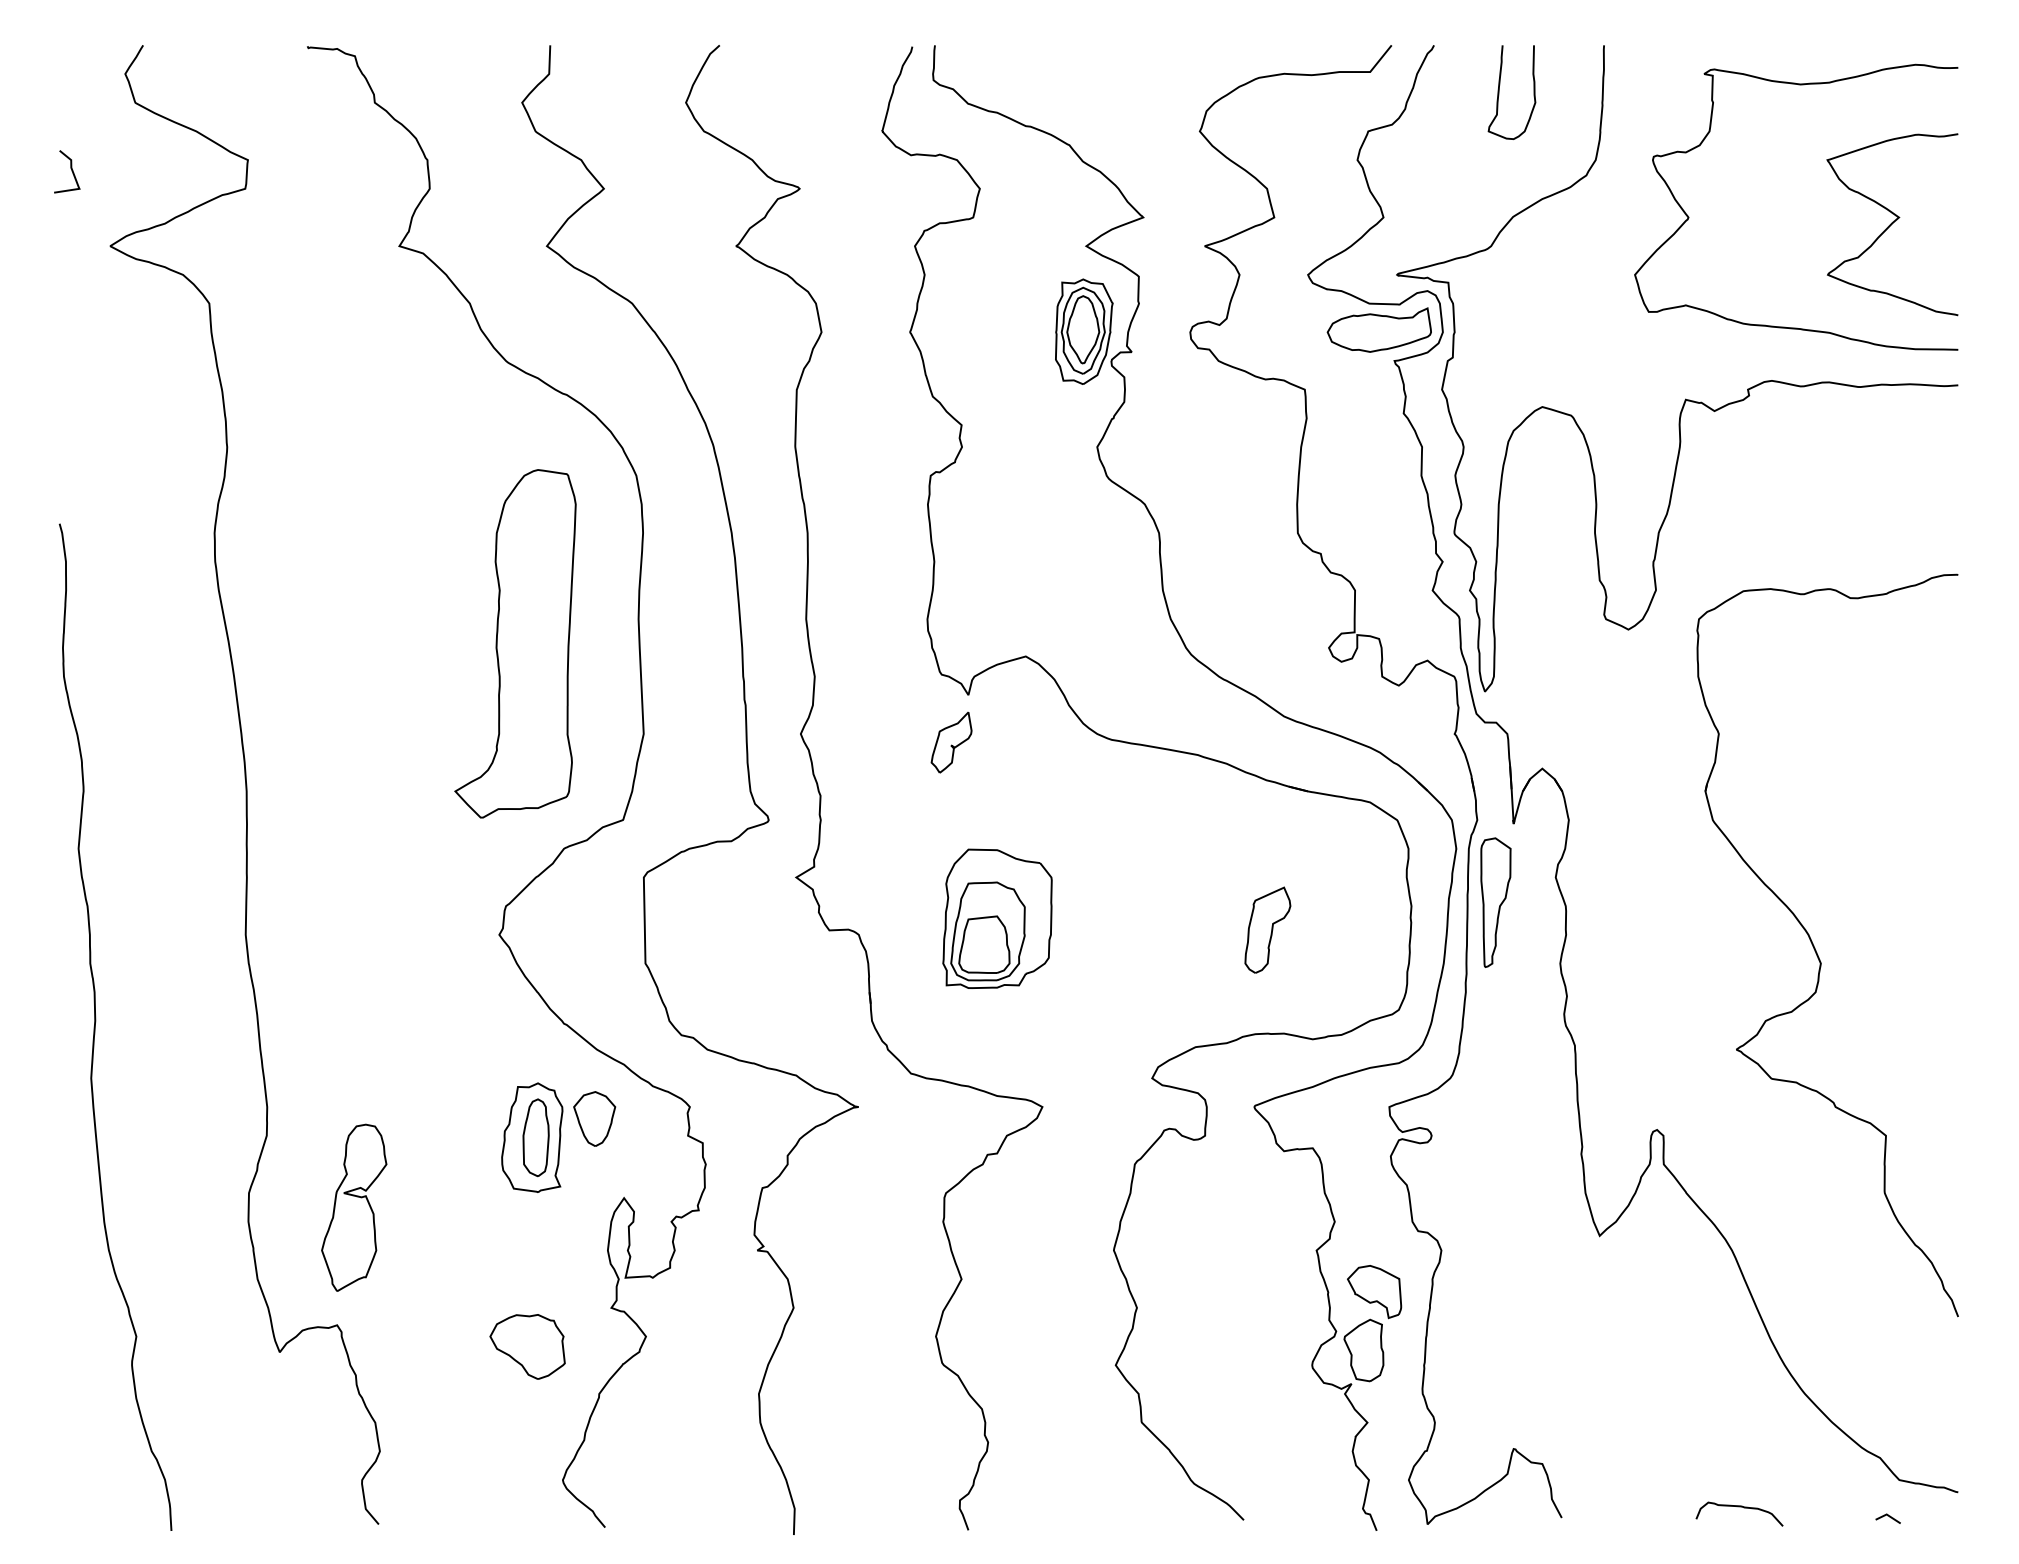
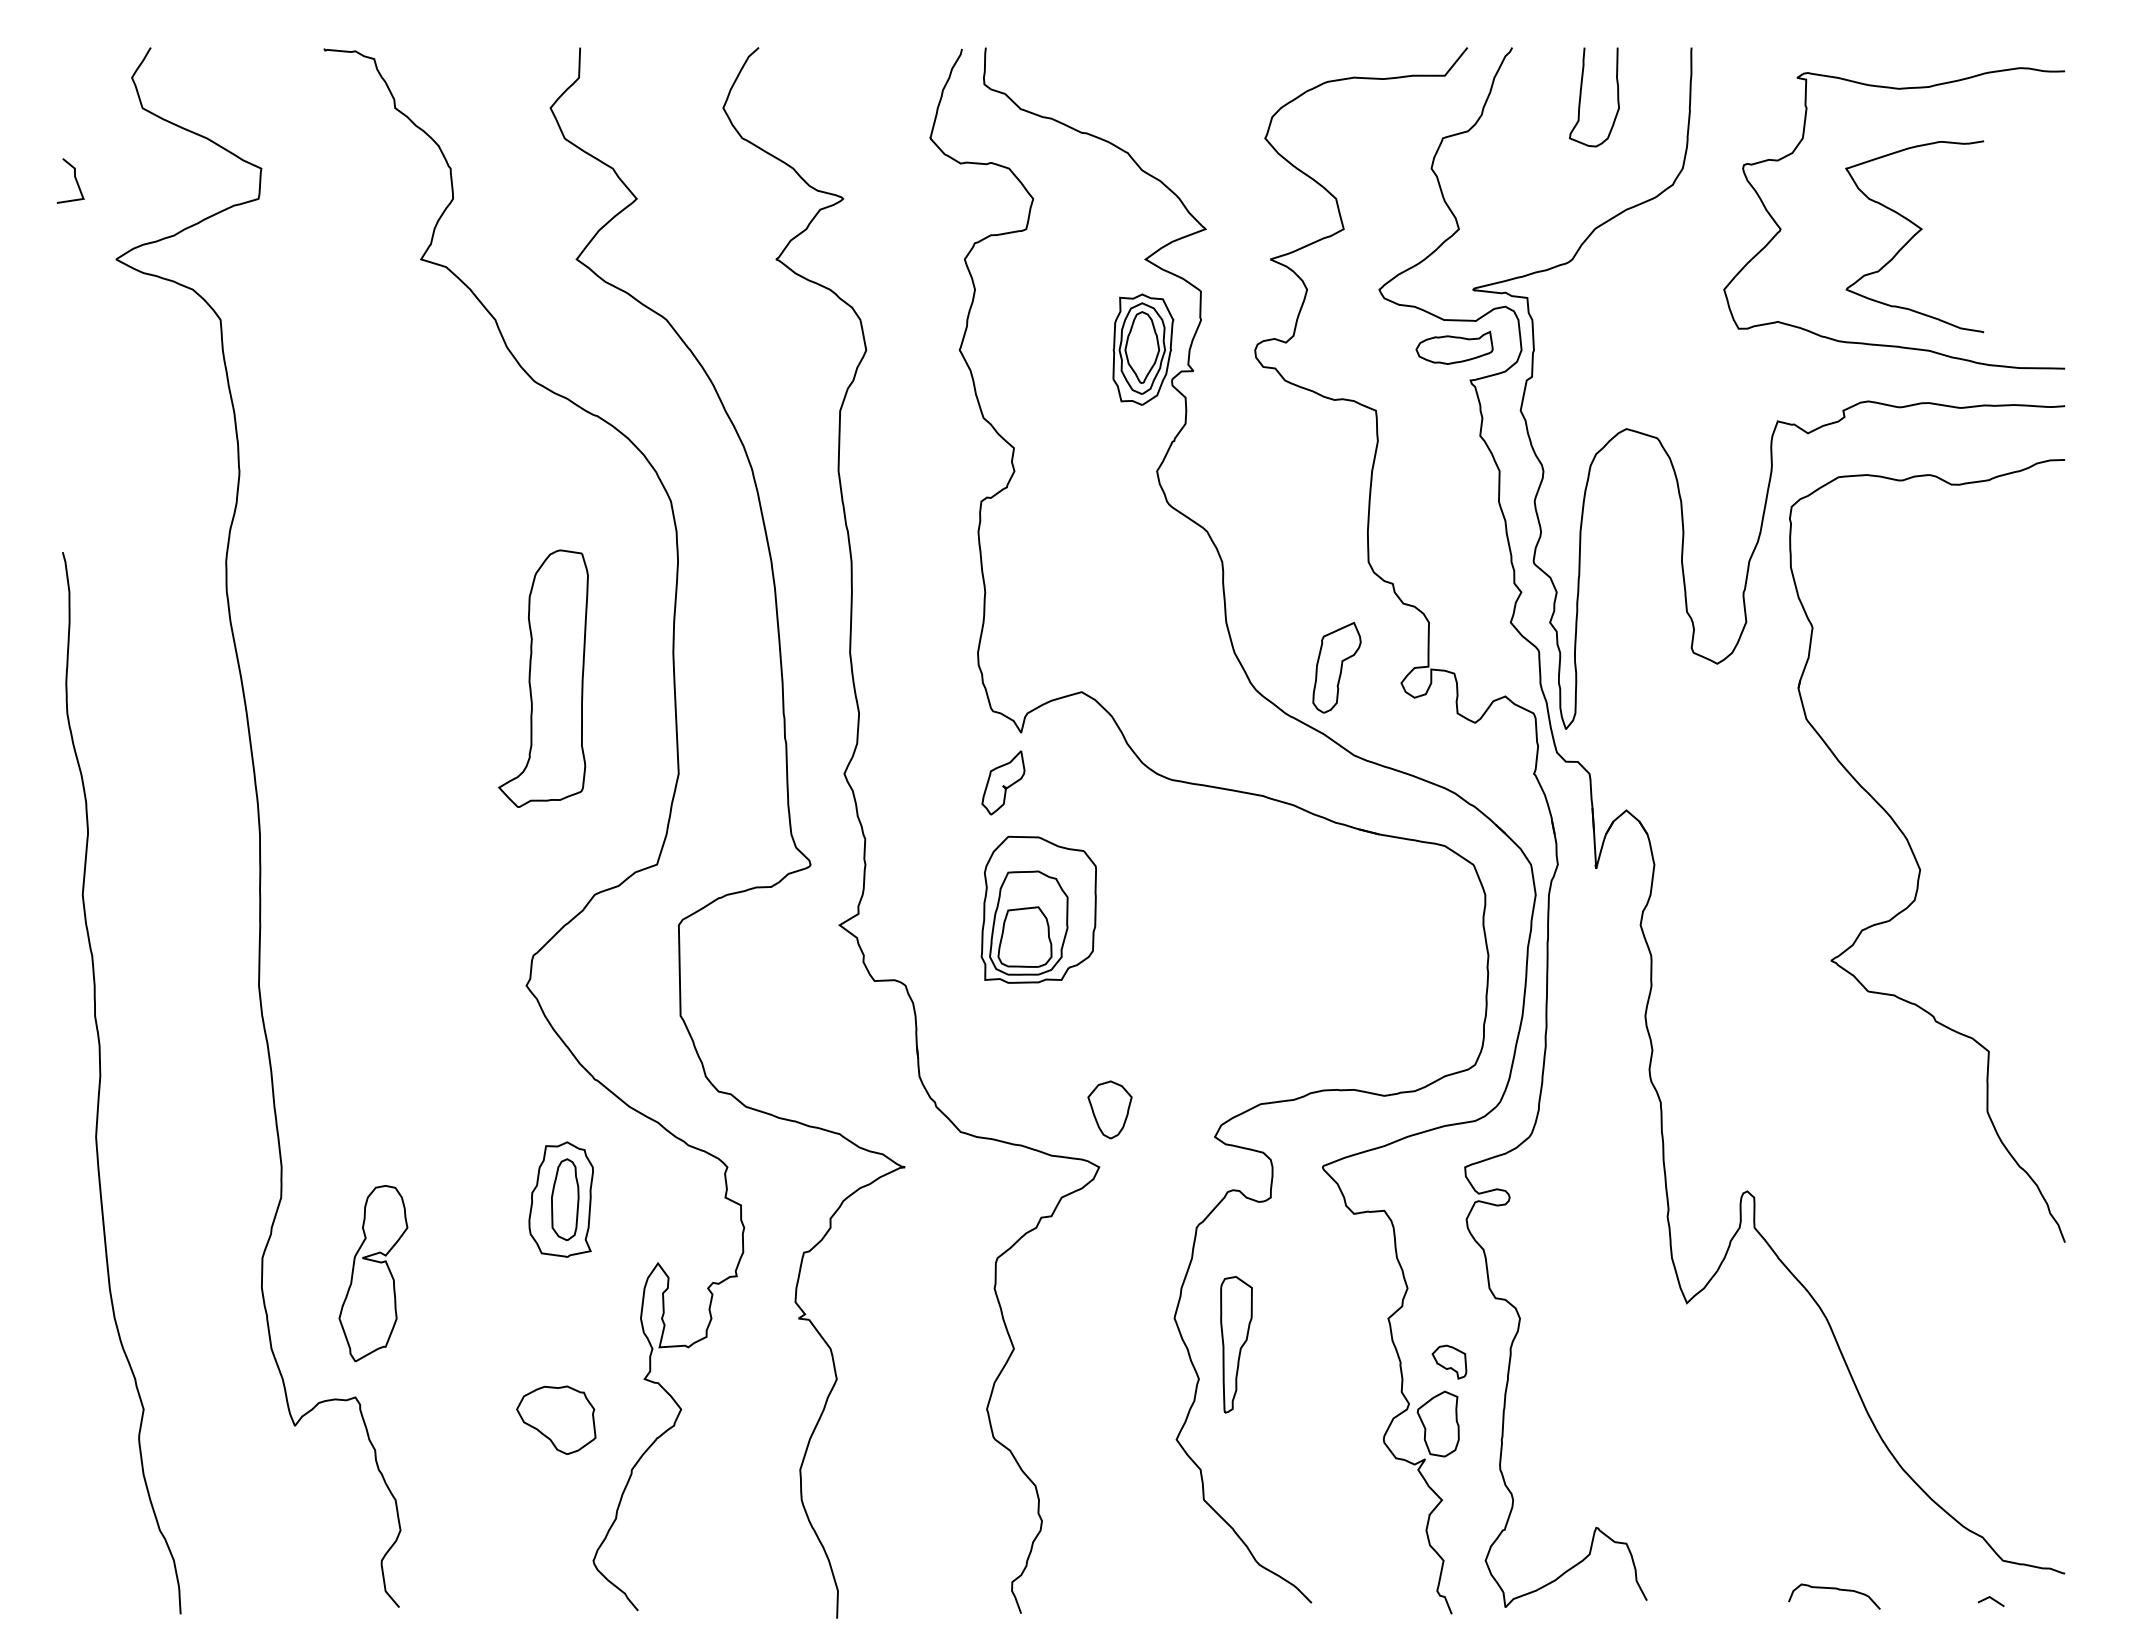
curve: (1892, 224) -> (1914, 236), moved
part: (1379, 329) -> (1454, 347), size x0.7
part: (515, 643) -> (543, 678), size x0.7
part: (1495, 902) -> (1236, 1344), moved
part: (997, 918) -> (1038, 909), moved
part: (1267, 929) -> (1336, 667), moved
part: (1816, 949) -> (1915, 855), moved
part: (594, 1118) -> (1109, 1109), moved
part: (1374, 1291) -> (1449, 1361), size x0.6

